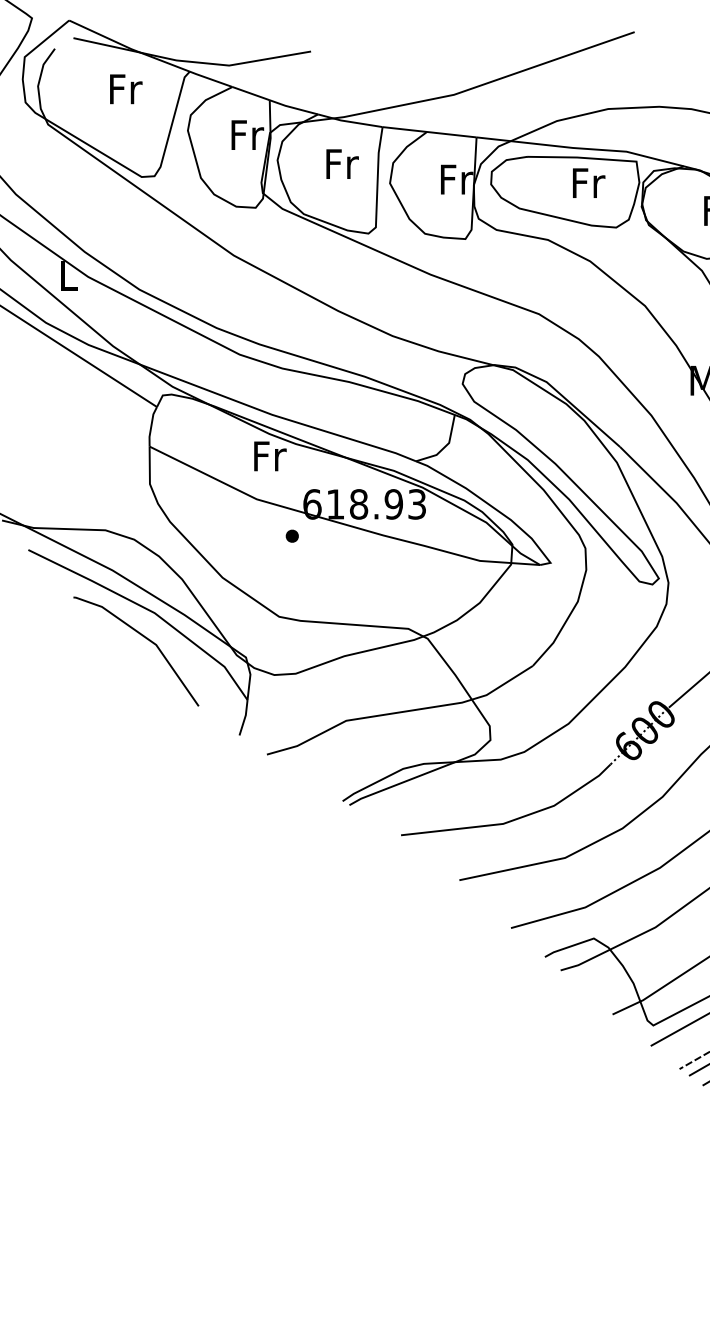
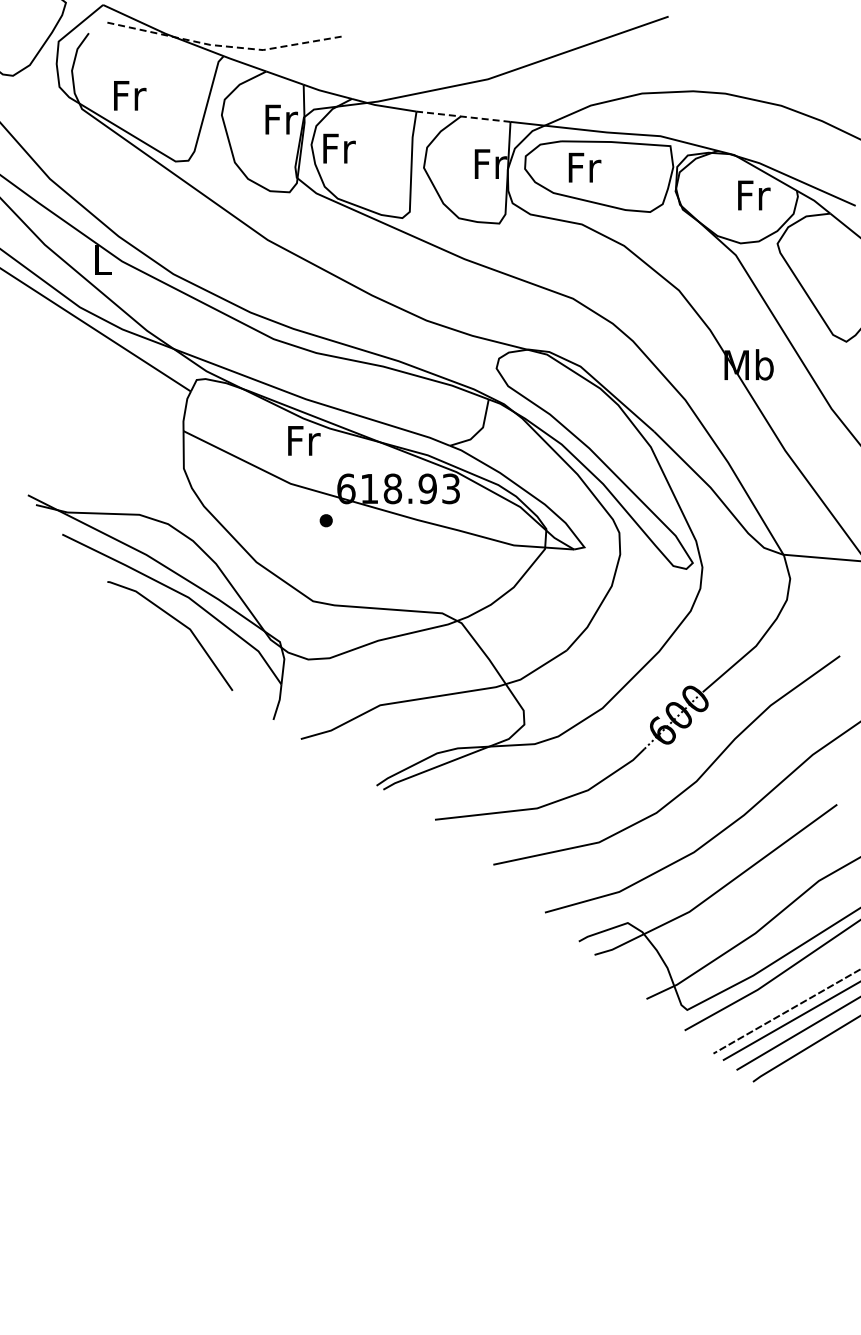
line: (192, 62) -> (226, 46), solid -> dashed
text: (126, 89) -> (130, 95), moved
line: (429, 132) -> (463, 116), solid -> dashed
text: (342, 164) -> (339, 148), moved
text: (588, 183) -> (584, 167), moved

